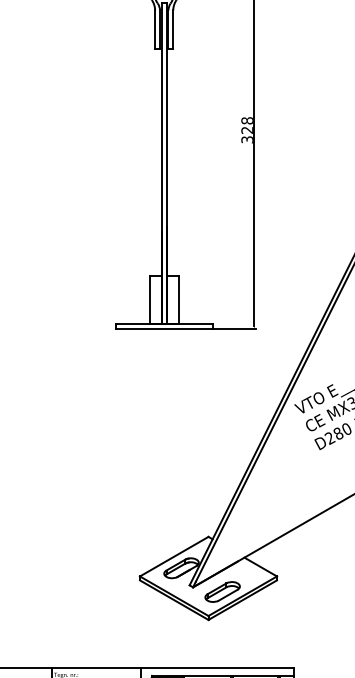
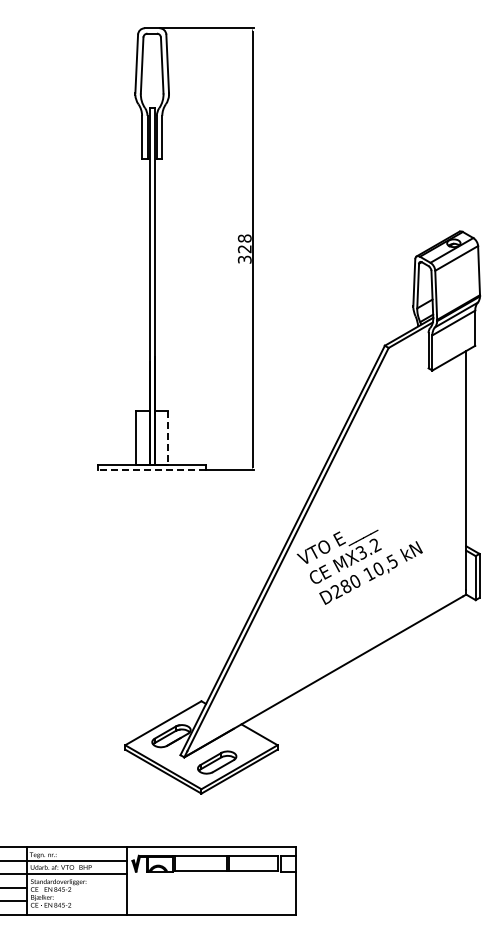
line: (178, 299) -> (168, 437), solid -> dashed
line: (164, 329) -> (152, 470), solid -> dashed

